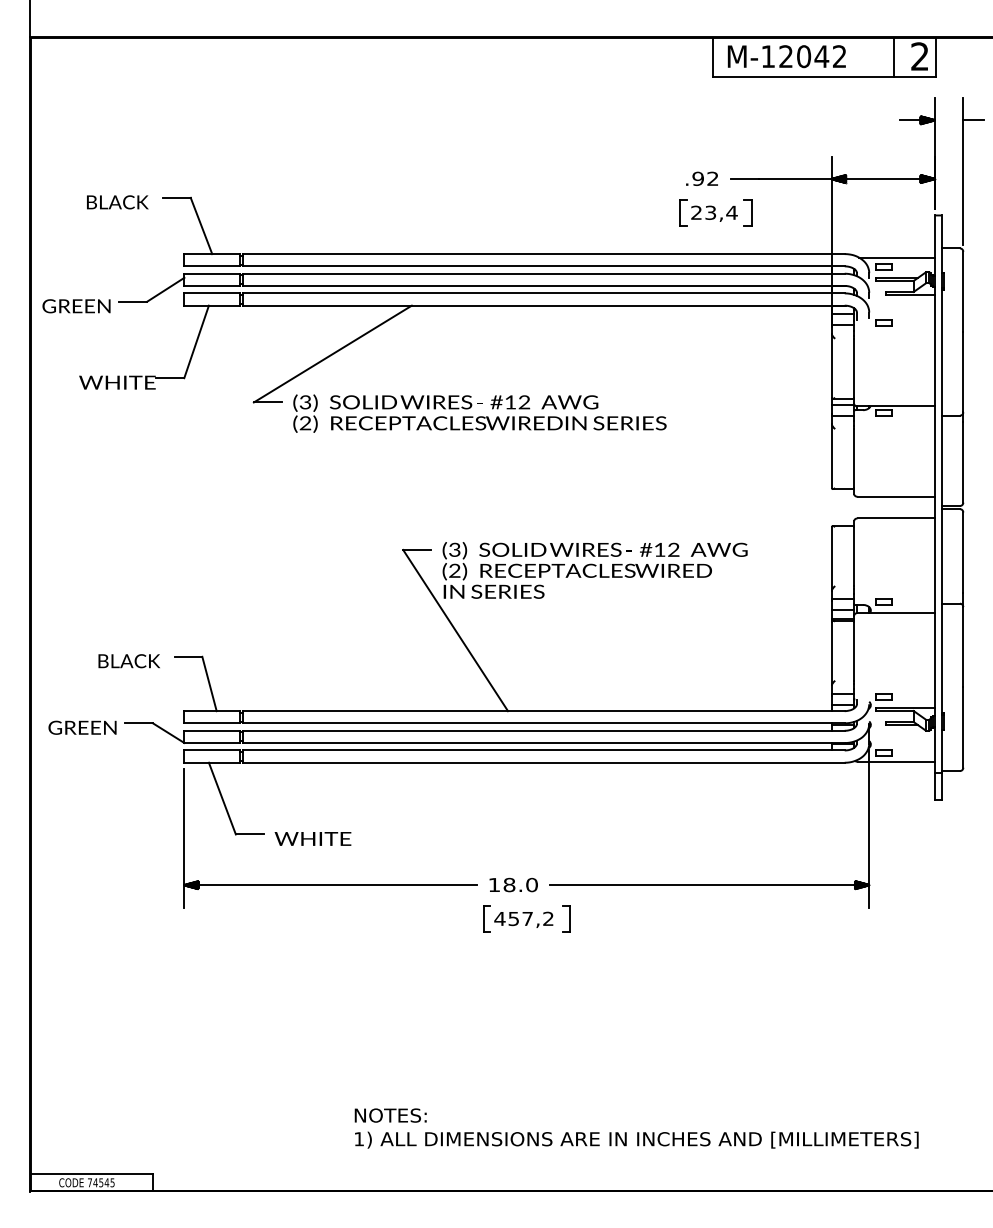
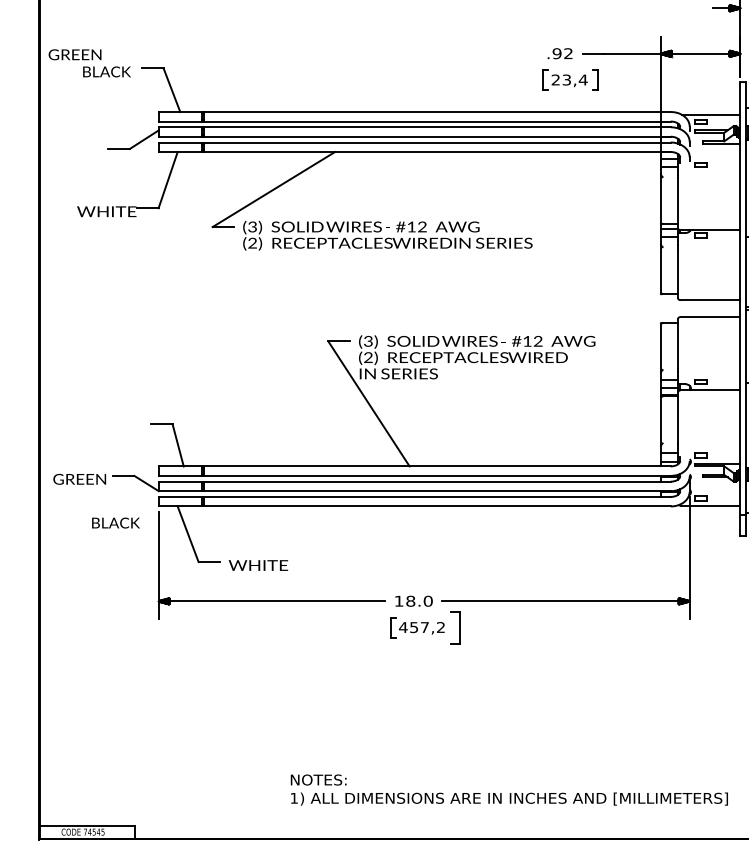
text: (76, 306) -> (75, 54), moved
text: (128, 661) -> (115, 523), moved
part: (566, 918) -> (454, 627), size x1.6

